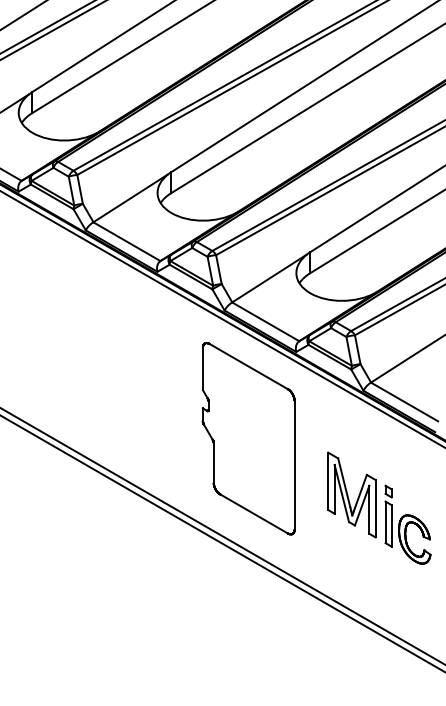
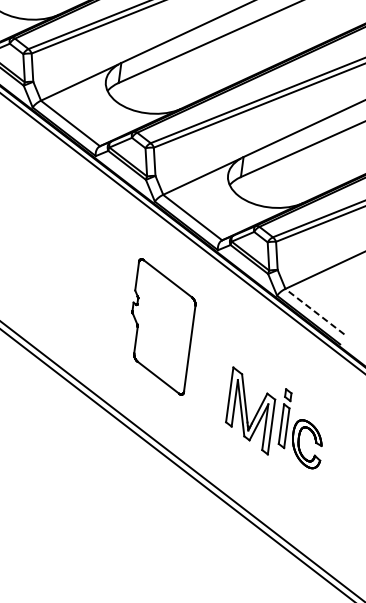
line: (404, 401) -> (314, 311), solid -> dashed
part: (248, 438) -> (161, 326), size x0.7
part: (351, 494) -> (250, 410), moved

